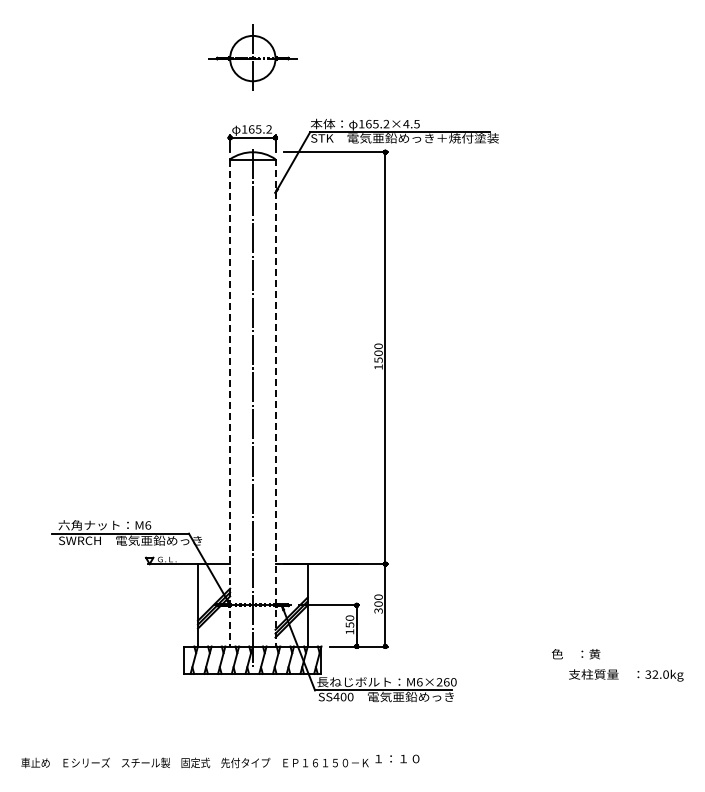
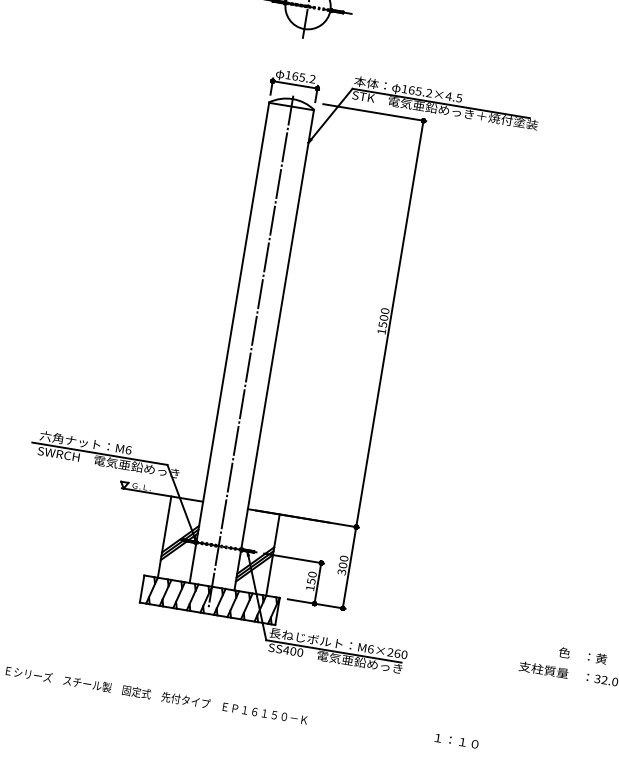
line: (275, 402) -> (274, 349), dashed -> solid
line: (230, 403) -> (229, 343), dashed -> solid
text: (576, 654) -> (583, 656), moved
text: (397, 758) -> (456, 740), moved

